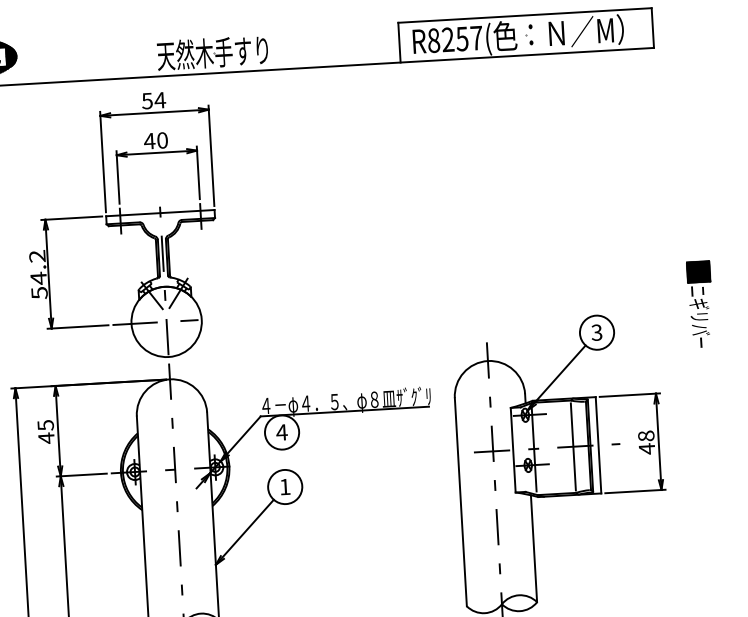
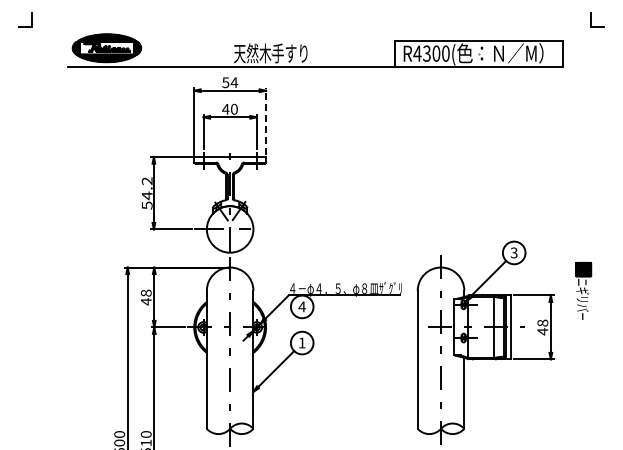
text: (454, 39) -> (431, 53), R8257( -> R4300(
line: (211, 154) -> (266, 120), solid -> dashed
part: (700, 303) -> (583, 290), moved
text: (44, 424) -> (145, 292), 45 -> 48

